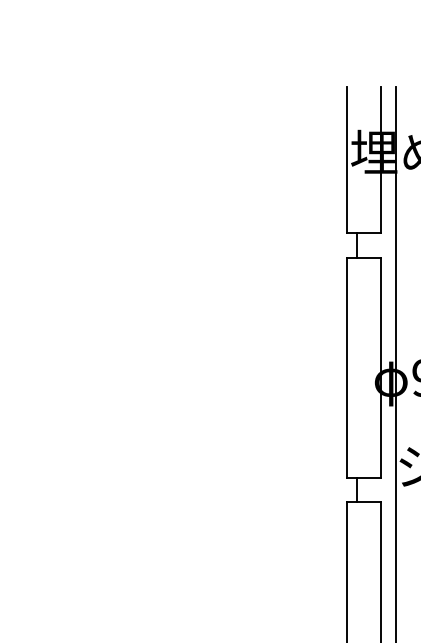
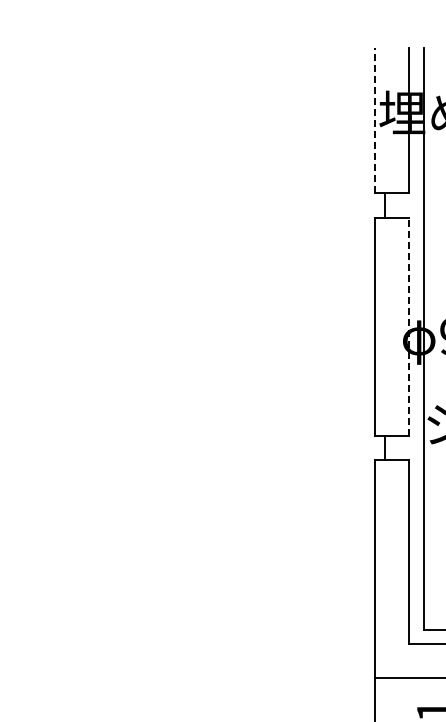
line: (347, 159) -> (375, 120), solid -> dashed
line: (381, 367) -> (409, 326), solid -> dashed

